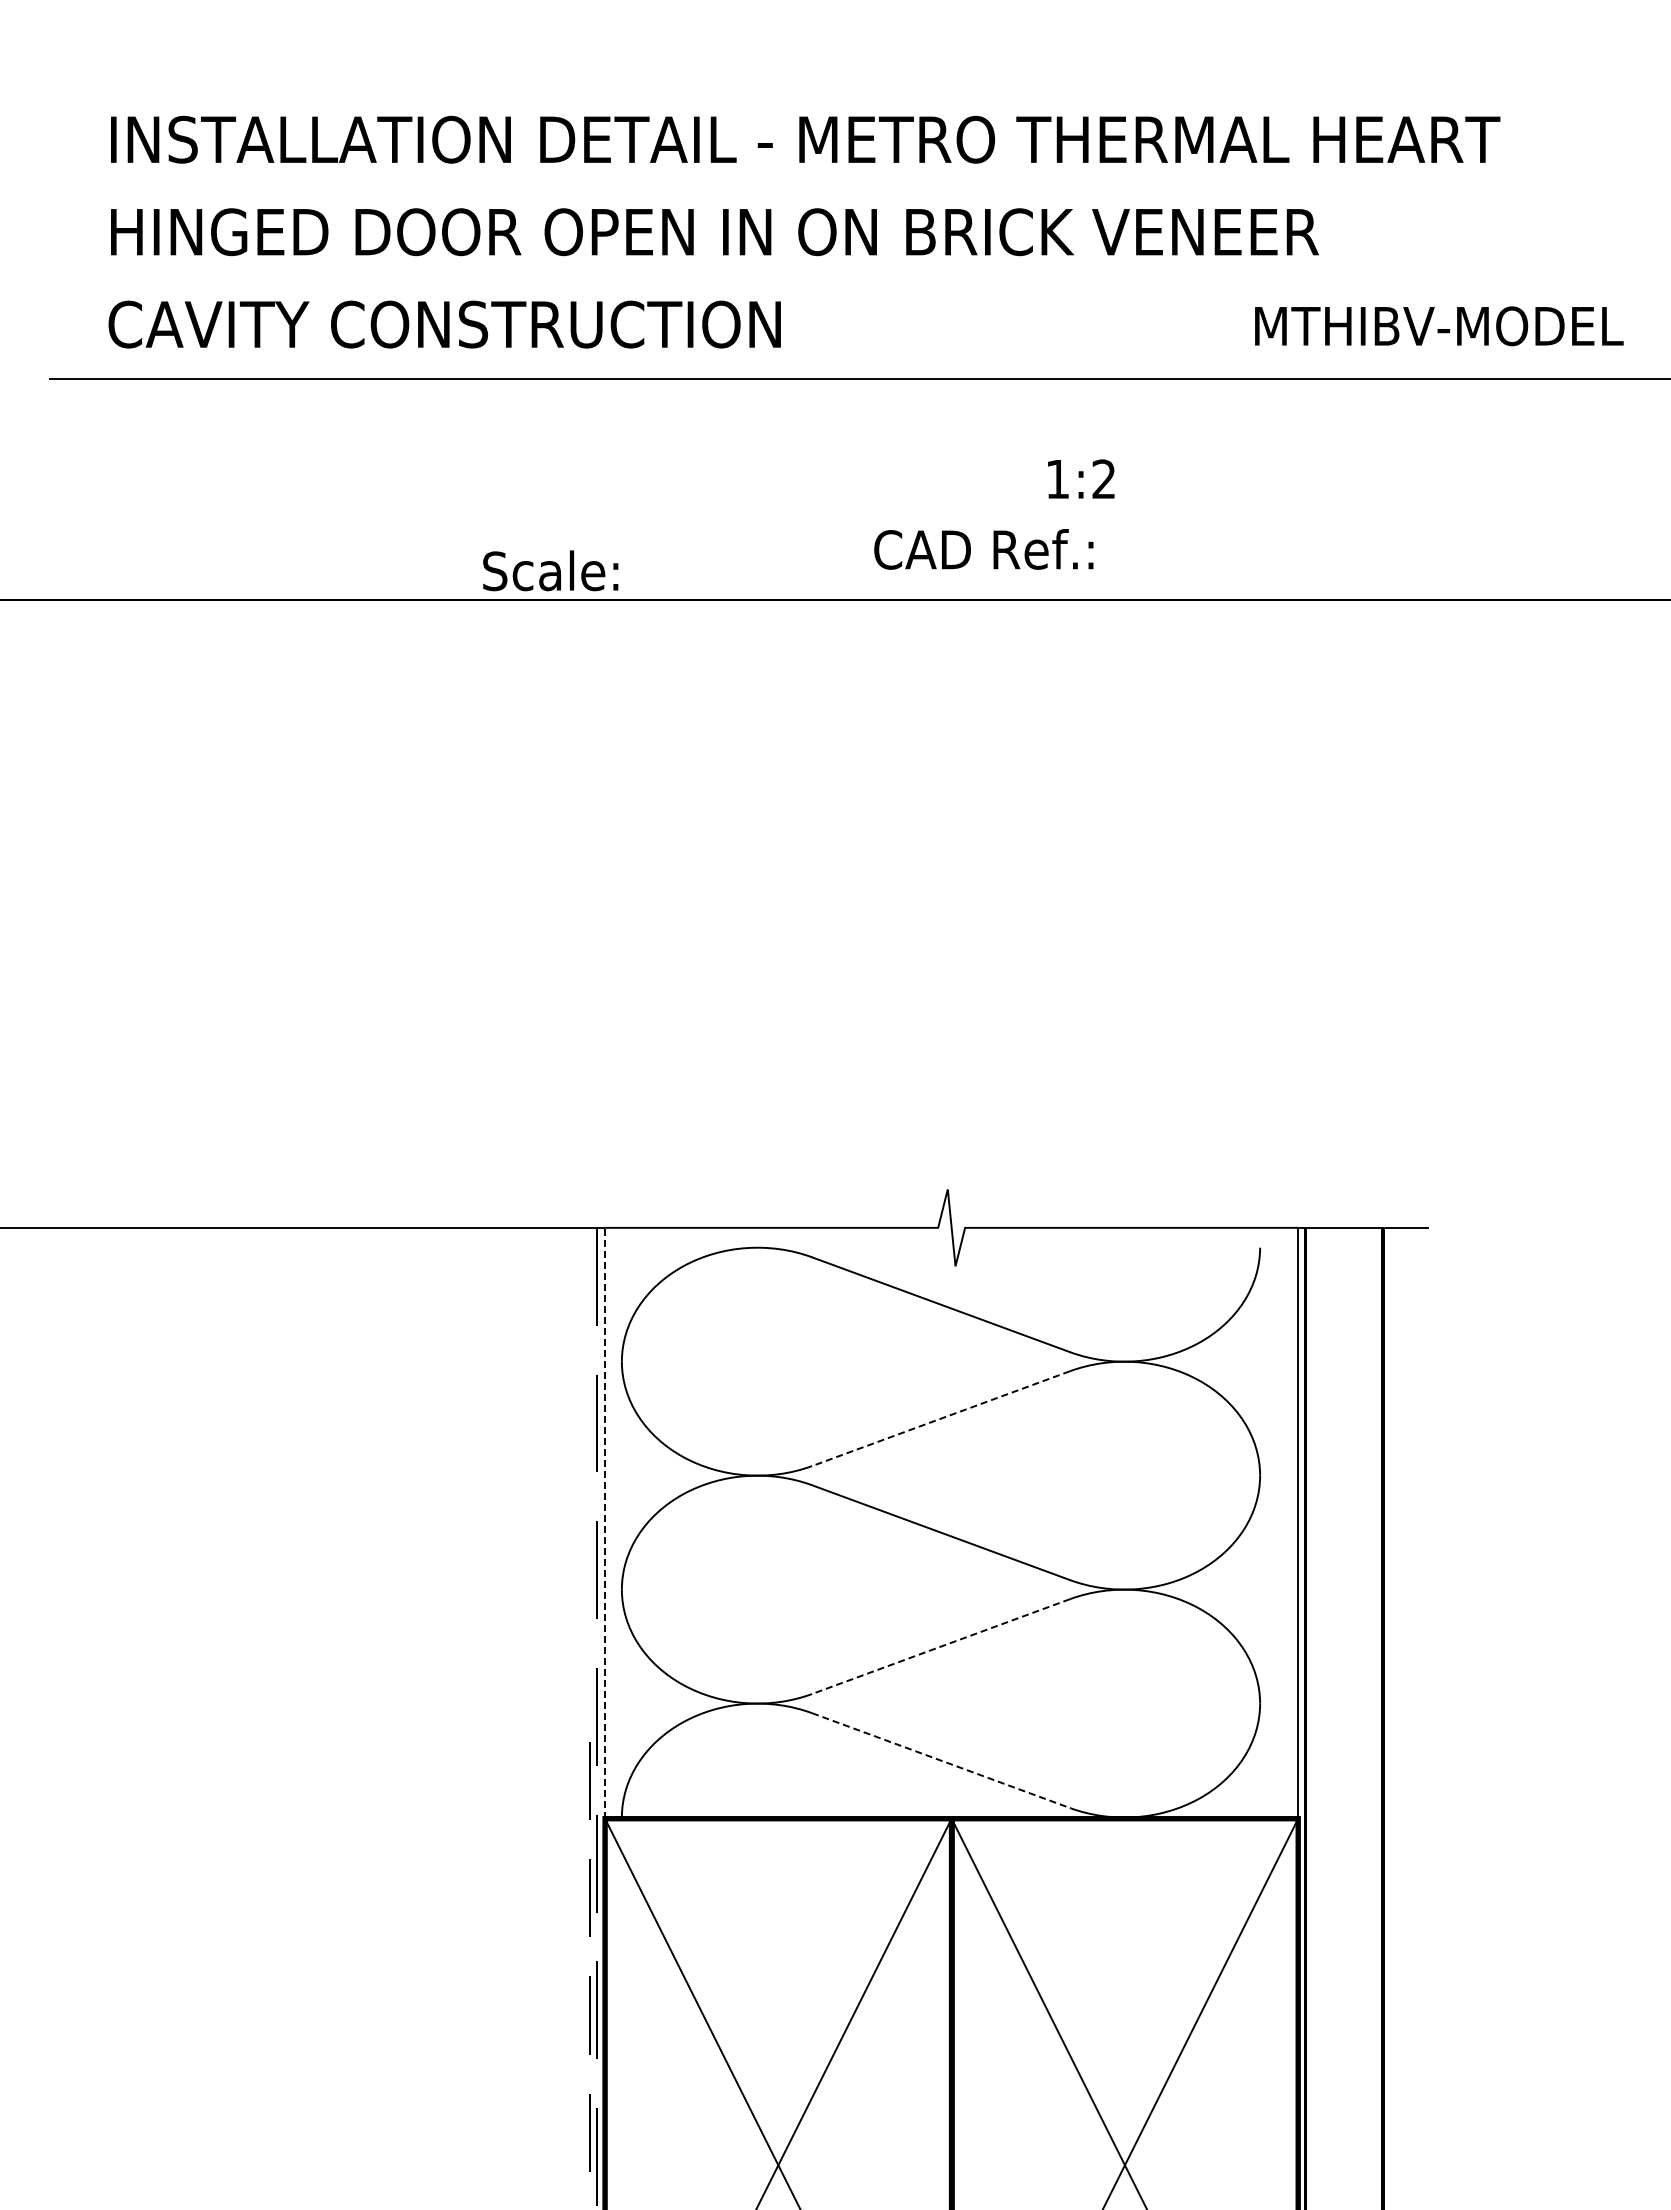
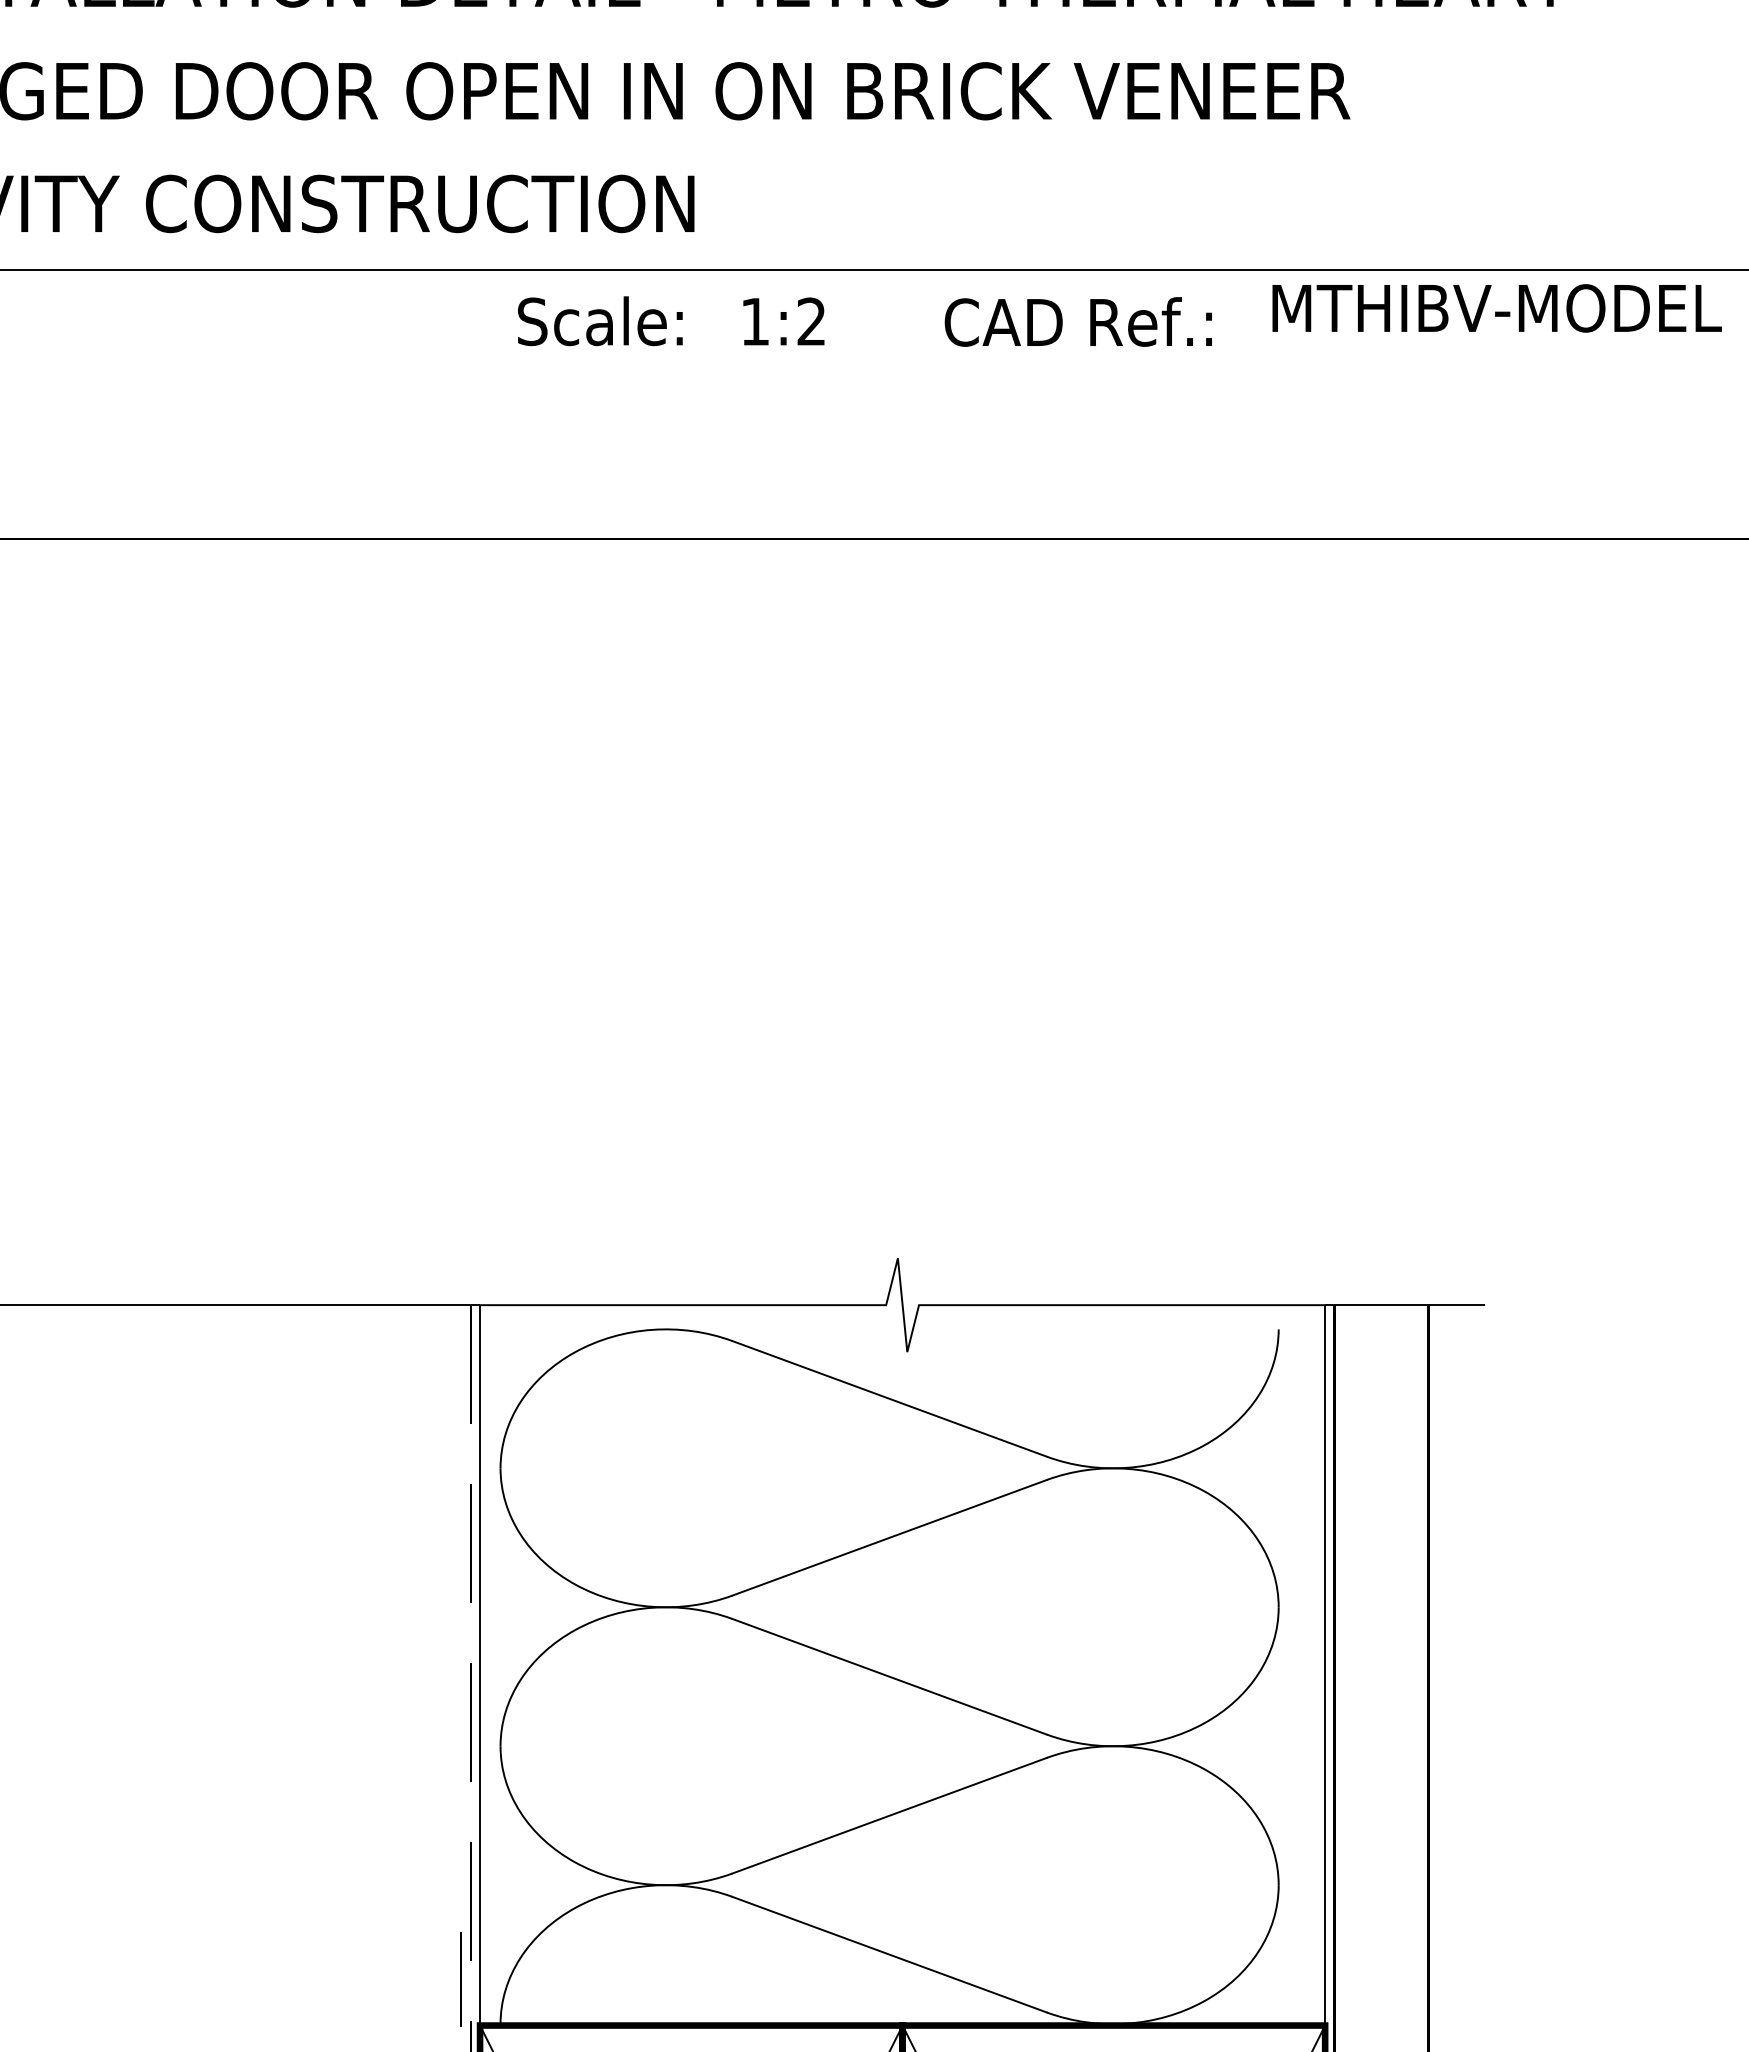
text: (1439, 326) -> (1497, 308), moved
text: (1081, 478) -> (784, 320), moved
text: (983, 549) -> (1077, 322), moved
text: (550, 570) -> (600, 320), moved
line: (940, 1418) -> (889, 1537), dashed -> solid
line: (605, 1522) -> (480, 1664), dashed -> solid
line: (940, 1646) -> (889, 1815), dashed -> solid
line: (941, 1760) -> (890, 1954), dashed -> solid

